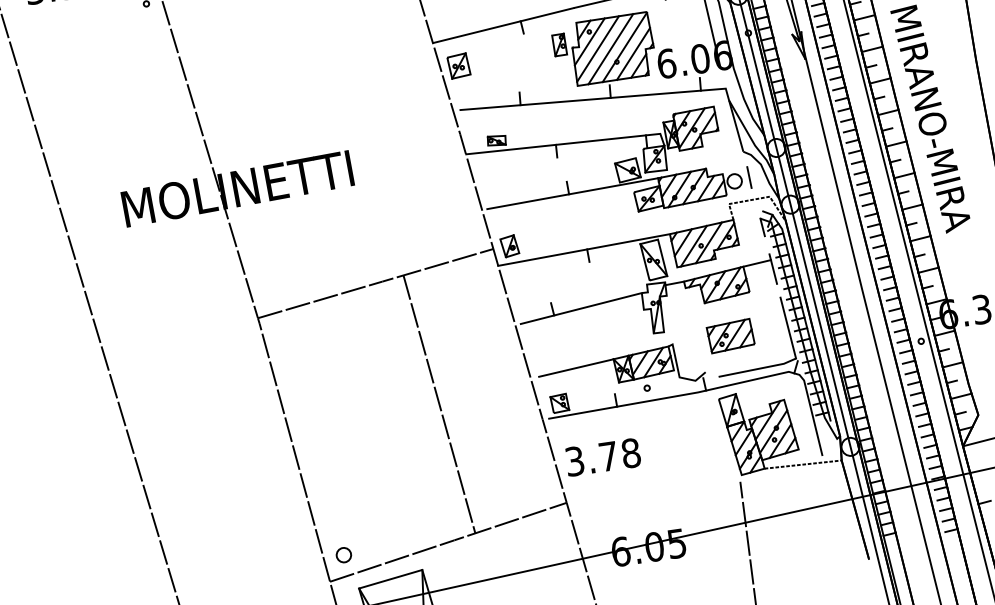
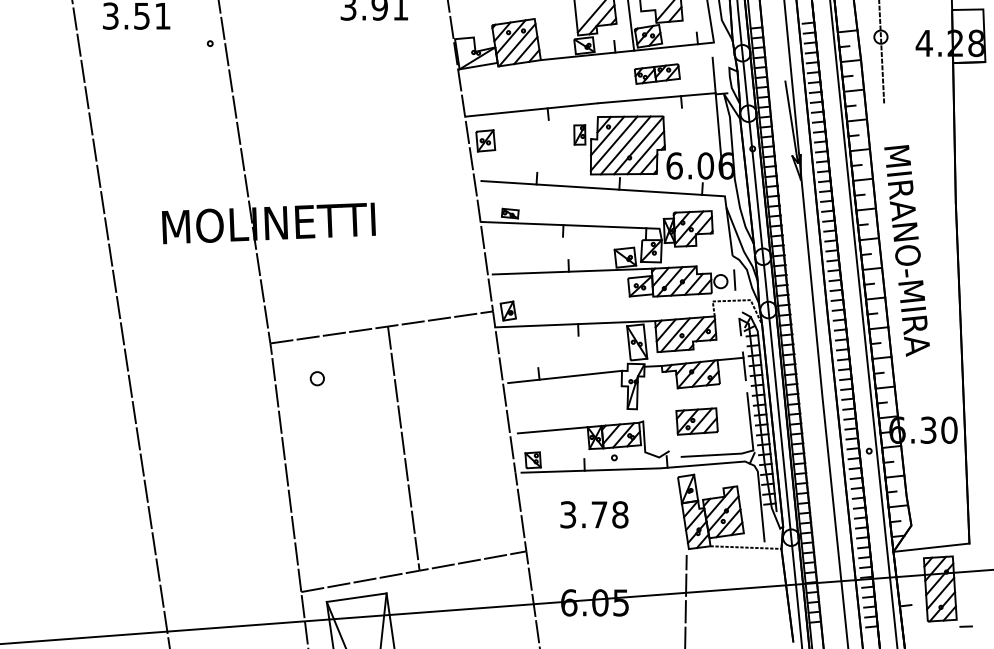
line: (439, 404) -> (403, 448), moved
text: (603, 456) -> (594, 514), moved
part: (342, 555) -> (316, 378), moved

